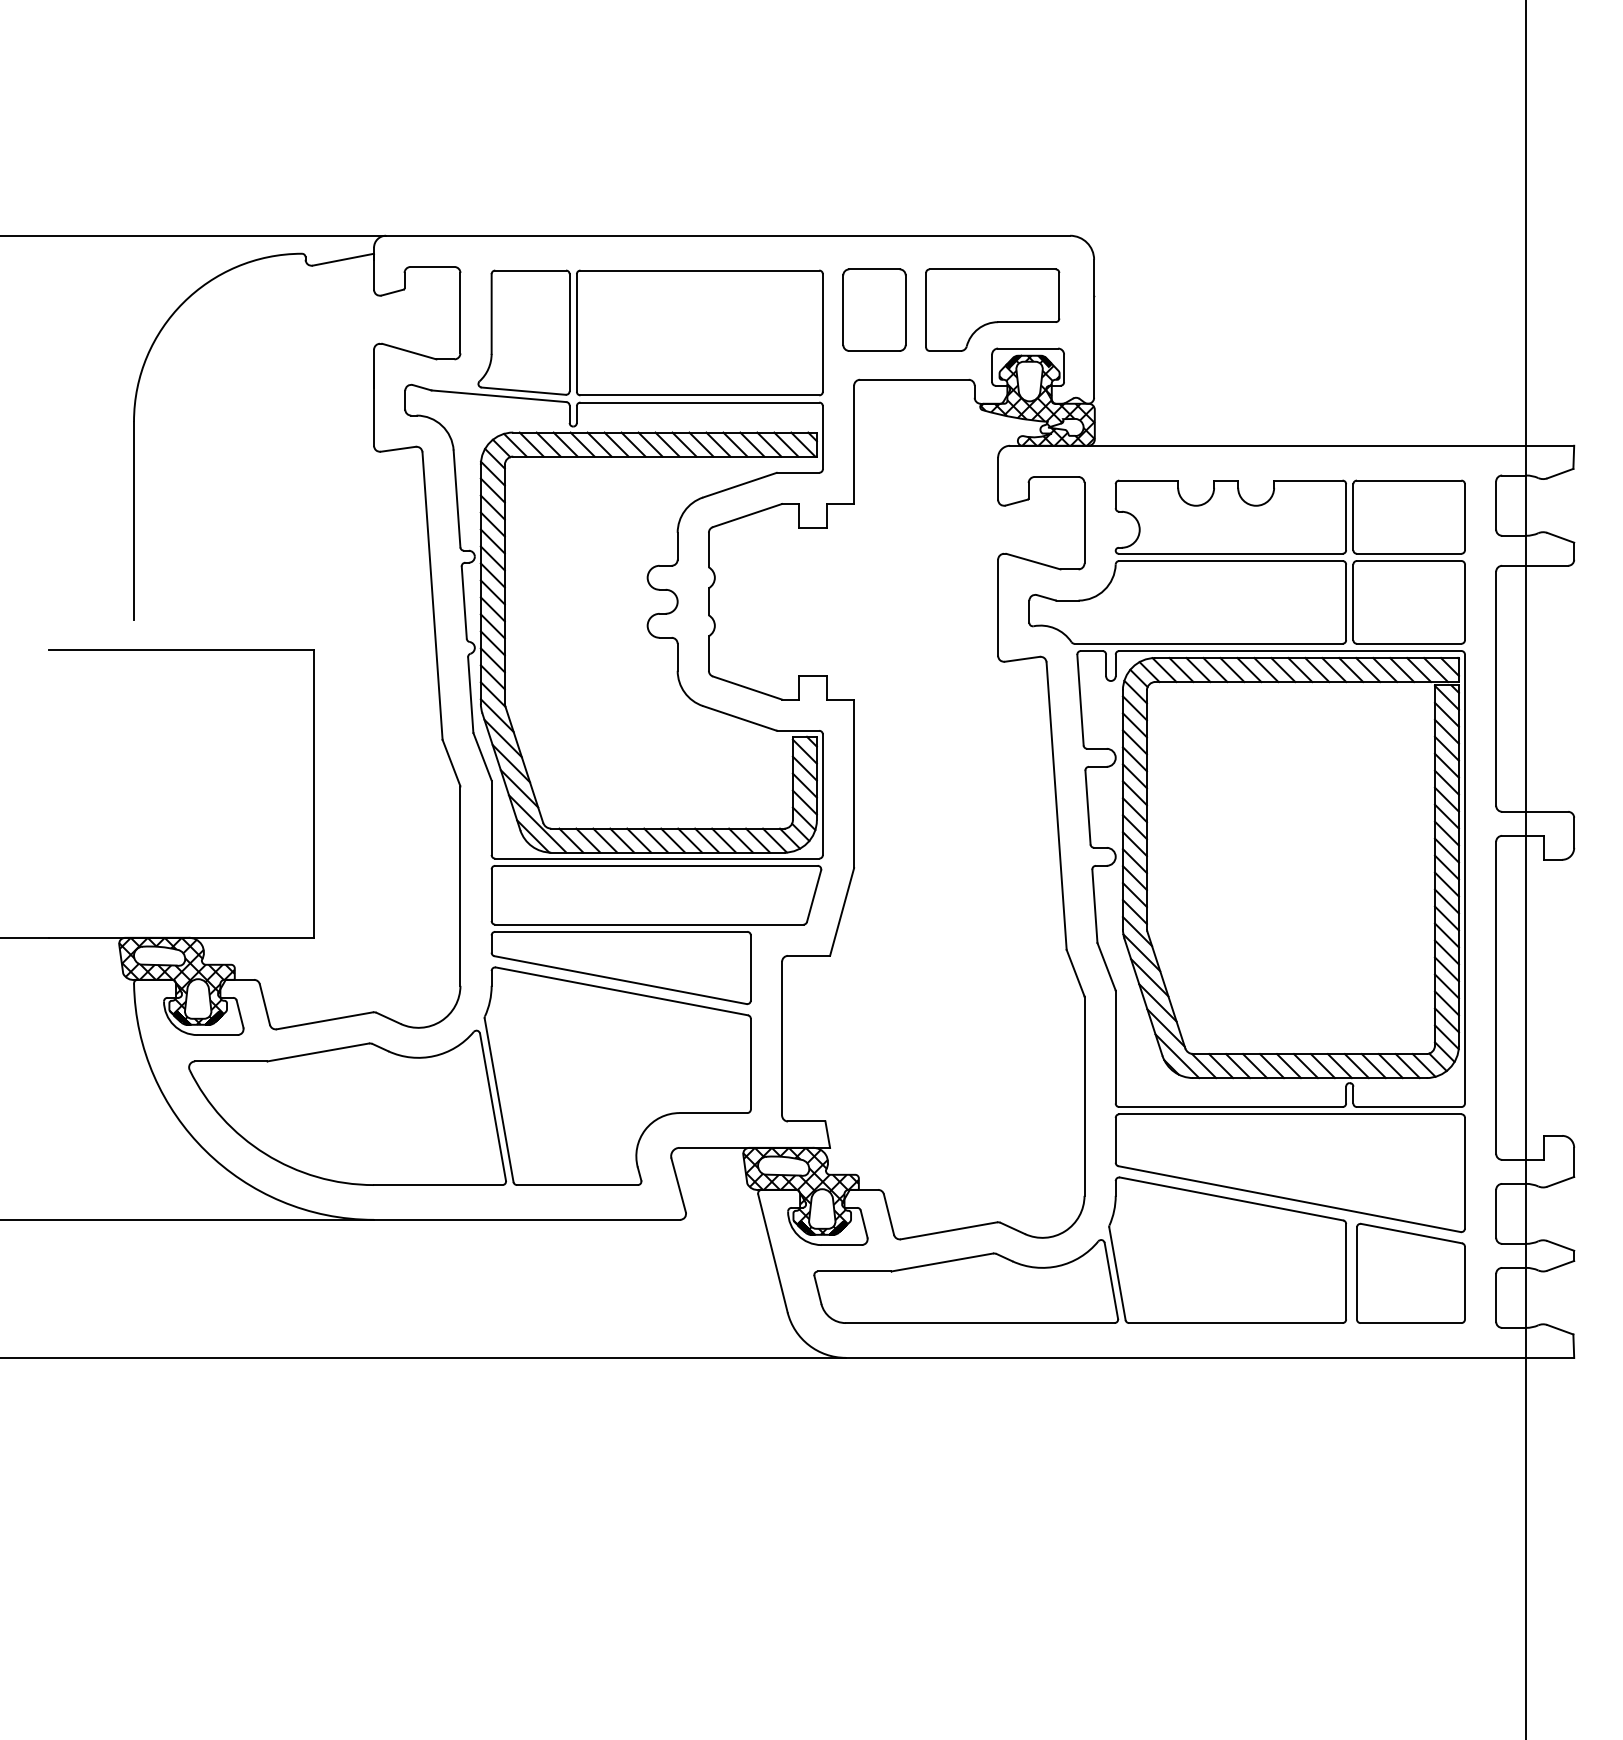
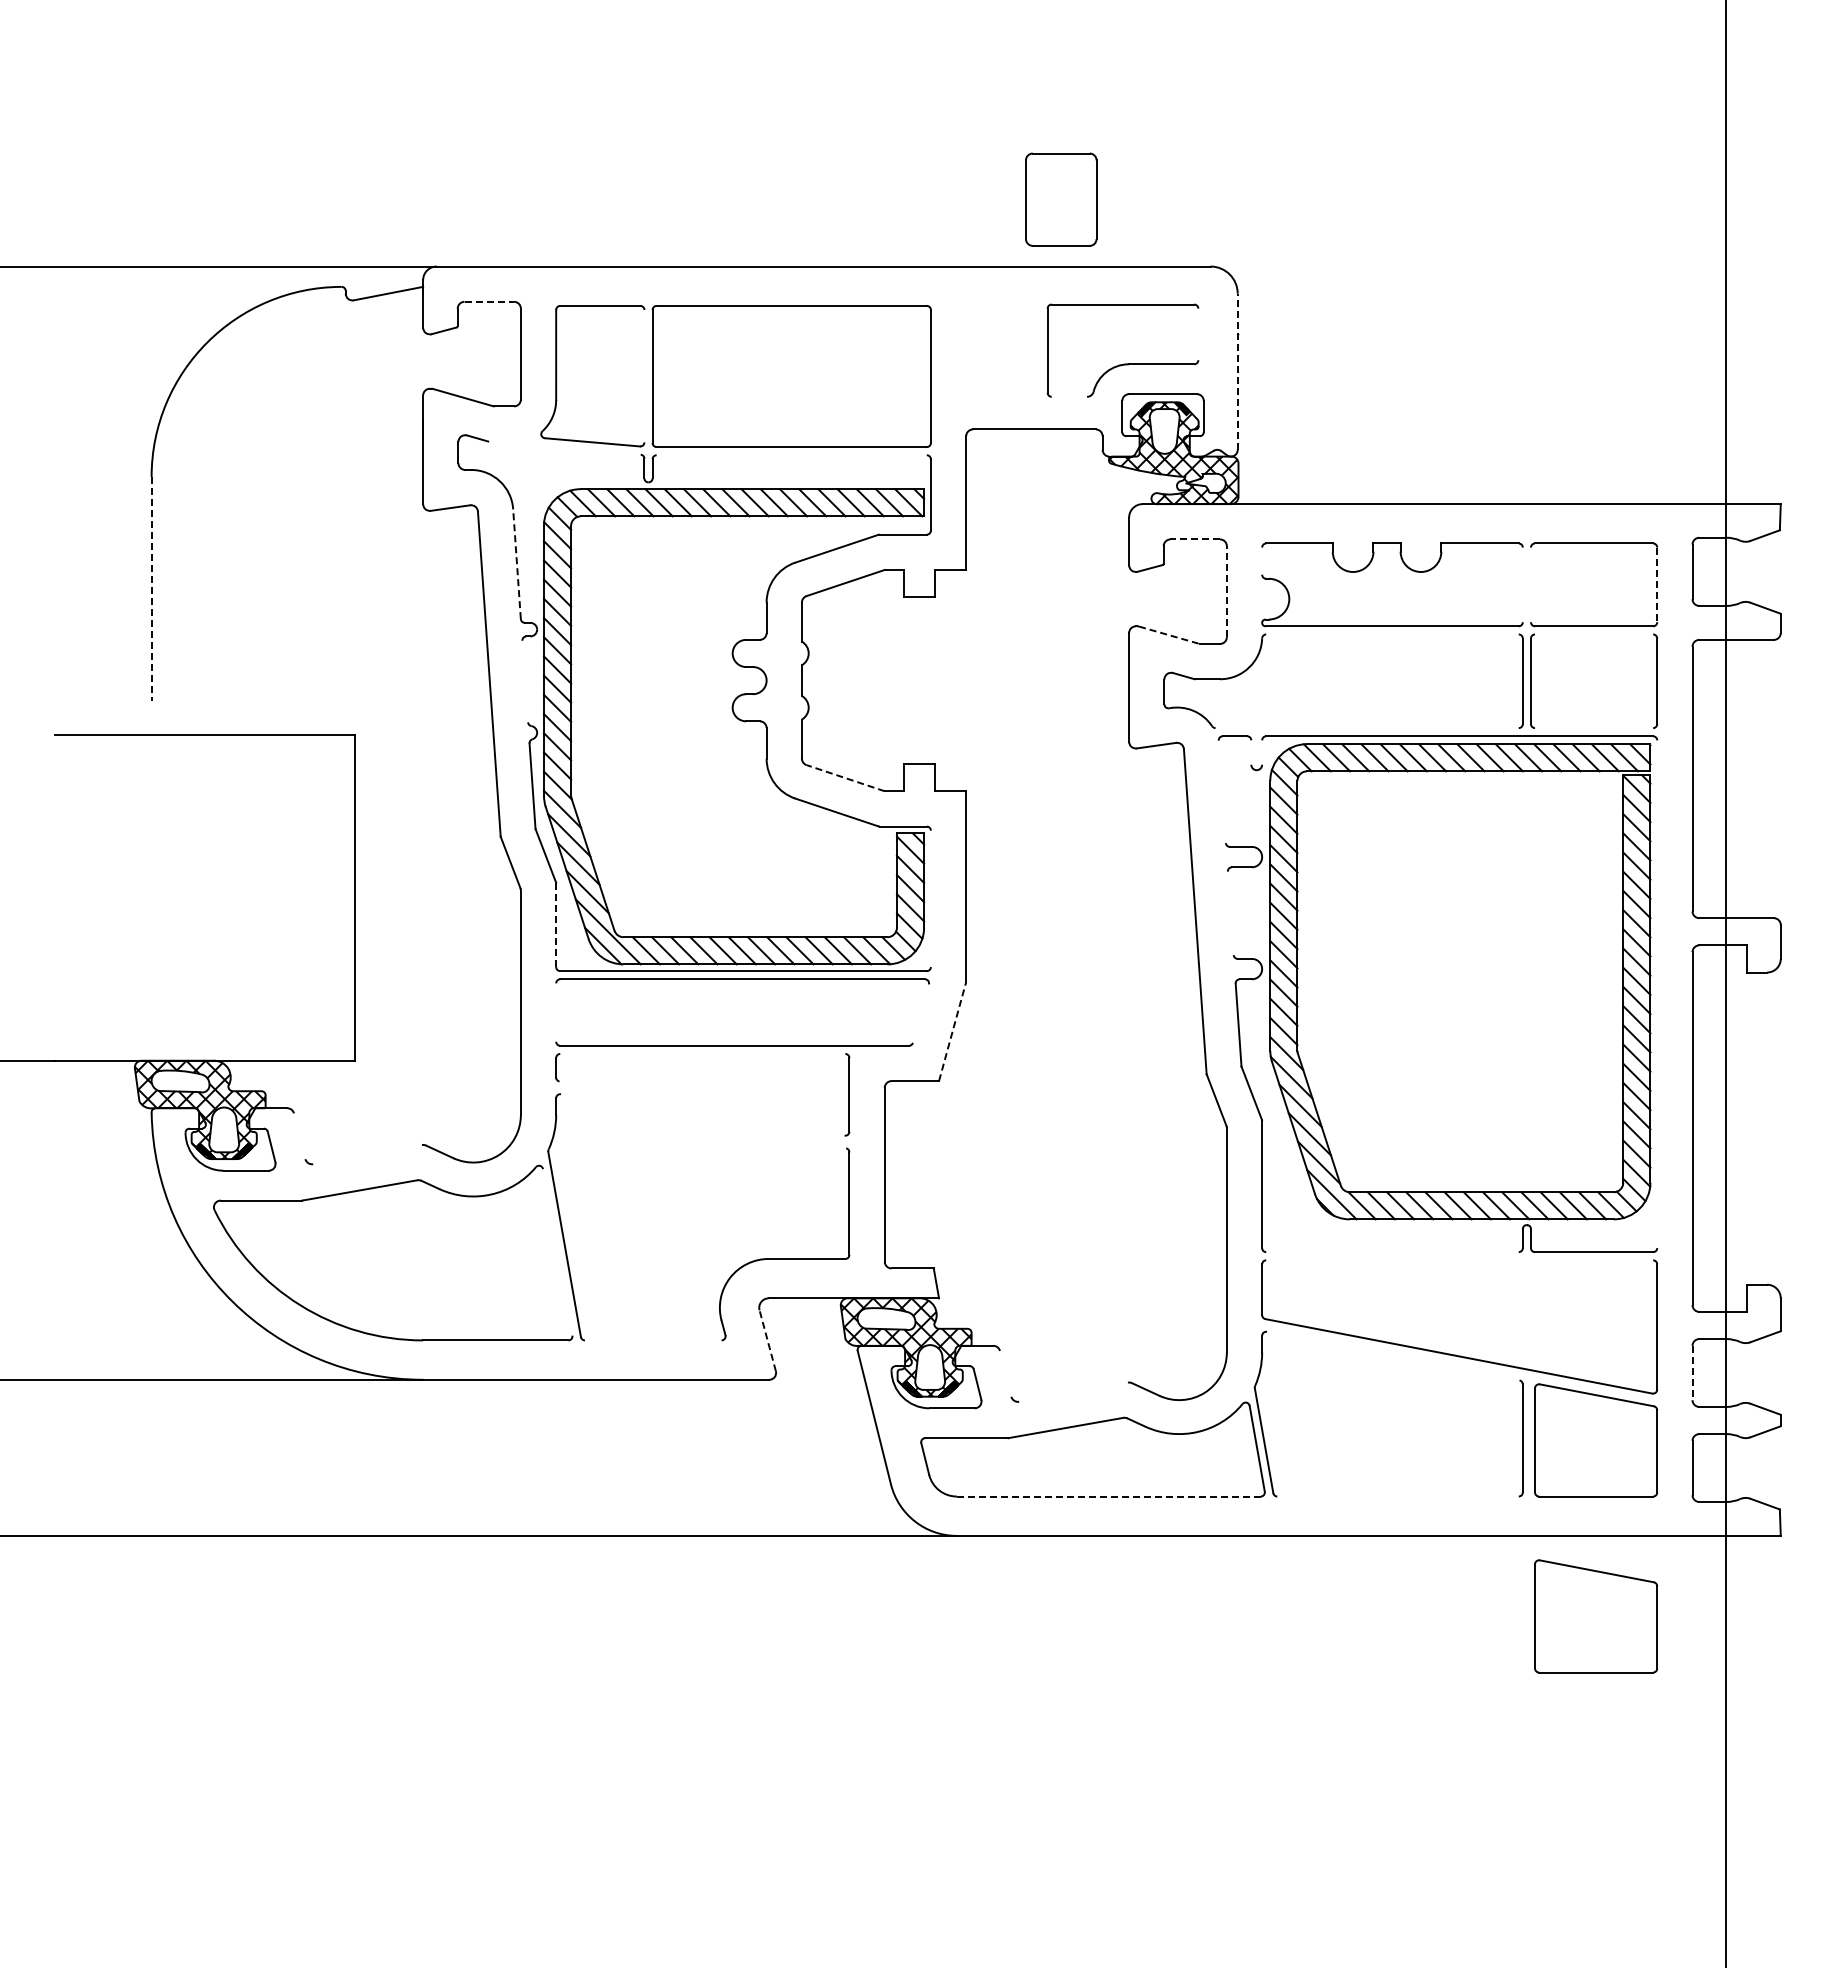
line: (432, 266) -> (489, 301), solid -> dashed
line: (1059, 295) -> (1198, 334), removed
part: (874, 309) -> (1061, 199), moved
line: (1093, 328) -> (1237, 371), solid -> dashed
line: (569, 332) -> (644, 375), removed
line: (945, 350) -> (1069, 396), removed
line: (499, 395) -> (564, 447), removed
line: (699, 402) -> (791, 455), removed
line: (1056, 477) -> (1195, 539), solid -> dashed
line: (1116, 495) -> (1262, 560), removed
line: (457, 499) -> (517, 564), solid -> dashed
line: (1345, 516) -> (1522, 584), removed
line: (1352, 516) -> (1530, 584), removed
line: (1465, 517) -> (1657, 585), solid -> dashed
line: (133, 521) -> (151, 589), solid -> dashed
line: (1084, 523) -> (1226, 591), solid -> dashed
line: (1033, 561) -> (1169, 635), solid -> dashed
line: (1230, 561) -> (1392, 634), removed
line: (1409, 561) -> (1594, 634), removed
line: (464, 602) -> (525, 681), removed
line: (1207, 644) -> (1366, 728), removed
line: (1409, 644) -> (1594, 728), removed
line: (1106, 665) -> (1251, 752), removed
line: (1116, 665) -> (1262, 752), removed
line: (747, 688) -> (845, 778), solid -> dashed
line: (1079, 699) -> (1221, 791), removed
line: (822, 794) -> (930, 898), removed
line: (1087, 807) -> (1230, 913), removed
line: (491, 817) -> (556, 924), solid -> dashed
line: (1465, 879) -> (1657, 994), removed
line: (491, 895) -> (556, 1012), removed
line: (813, 896) -> (920, 1013), removed
line: (841, 911) -> (952, 1031), solid -> dashed
line: (620, 931) -> (702, 1053), removed
line: (620, 980) -> (701, 1108), removed
line: (621, 991) -> (703, 1121), removed
line: (264, 1004) -> (299, 1136), removed
line: (324, 1020) -> (367, 1154), removed
line: (492, 1107) -> (557, 1252), removed
line: (1230, 1107) -> (1392, 1252), removed
line: (1290, 1114) -> (1459, 1260), removed
line: (576, 1185) -> (652, 1340), removed
line: (678, 1185) -> (767, 1340), solid -> dashed
line: (1231, 1198) -> (1393, 1355), removed
line: (888, 1214) -> (1005, 1373), removed
line: (1496, 1214) -> (1692, 1373), solid -> dashed
line: (948, 1230) -> (1073, 1391), removed
line: (979, 1323) -> (1108, 1496), solid -> dashed
line: (1235, 1323) -> (1397, 1496), removed
part: (1411, 1429) -> (1596, 1616), added

